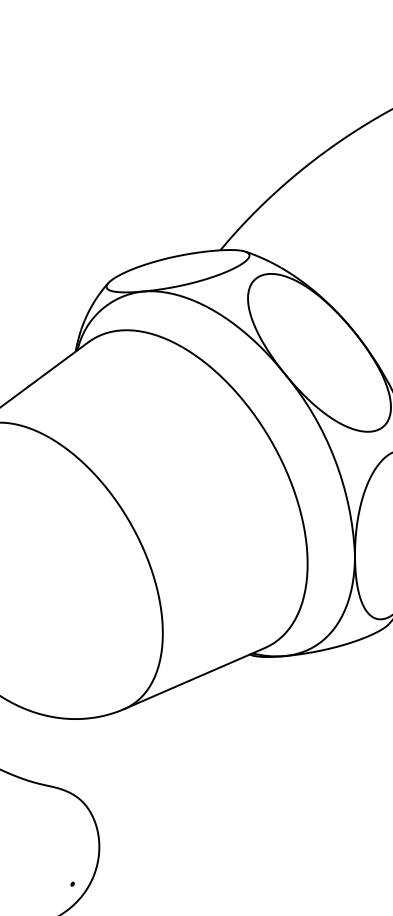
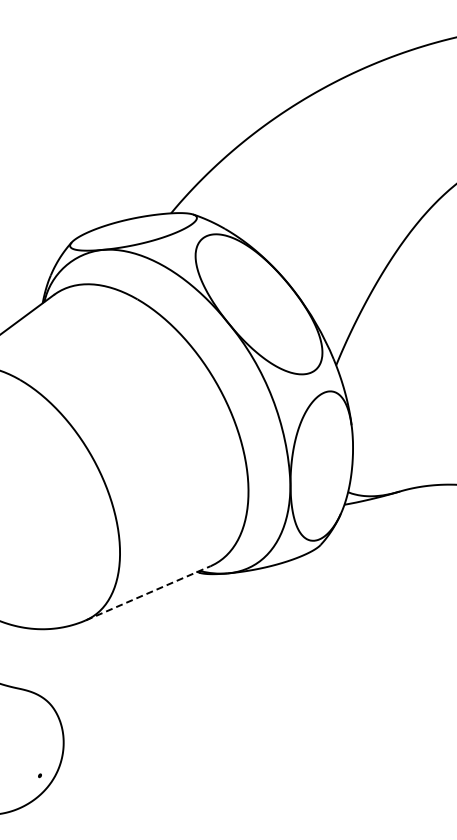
line: (194, 678) -> (148, 593), solid -> dashed

